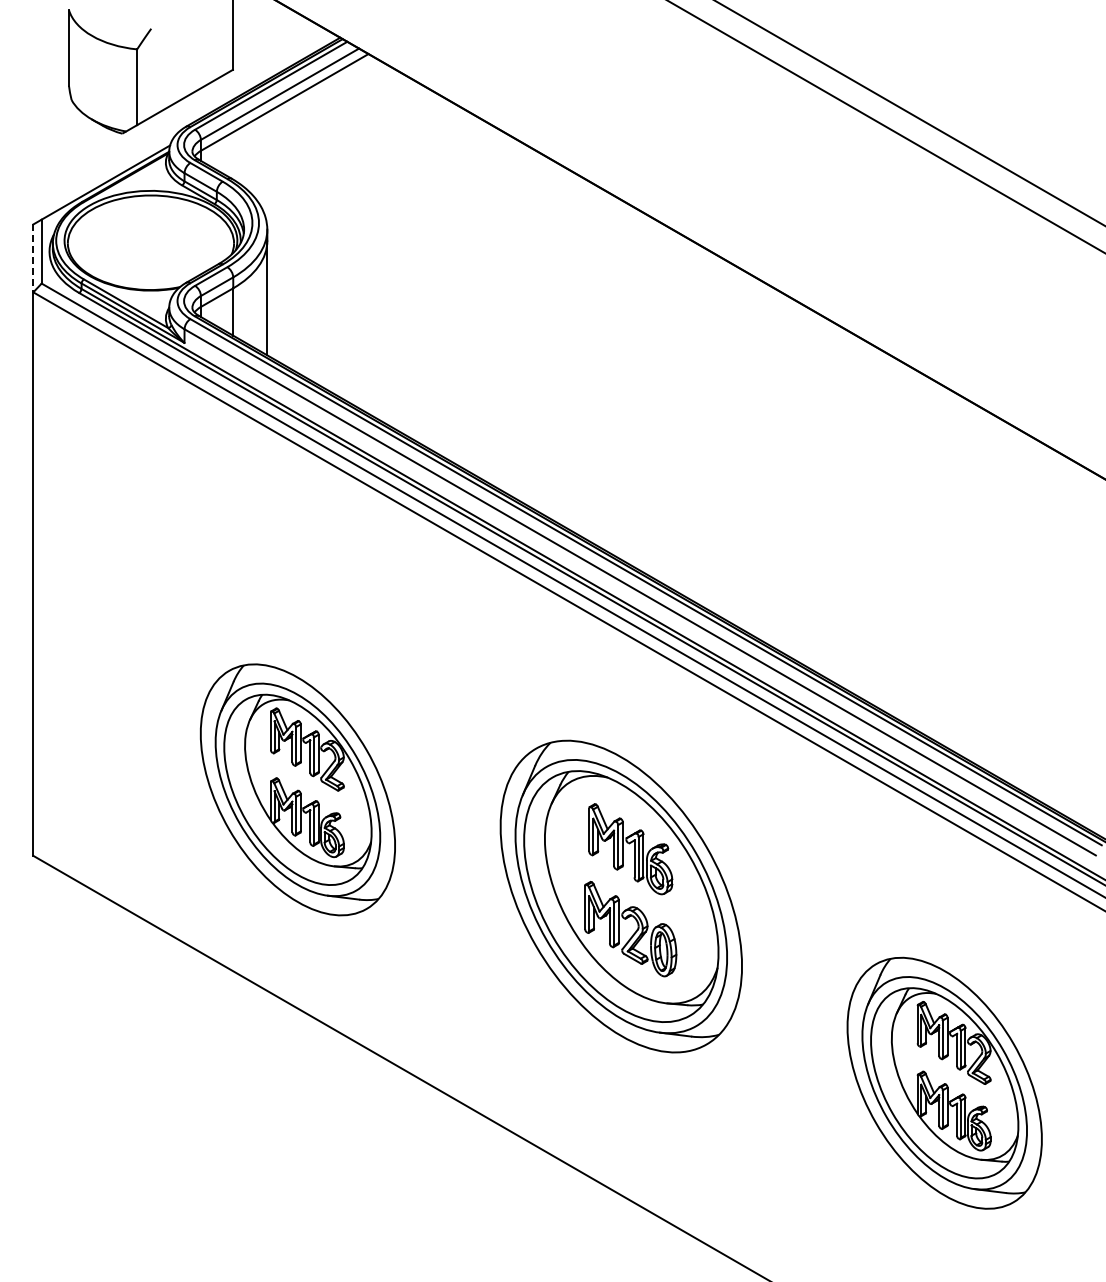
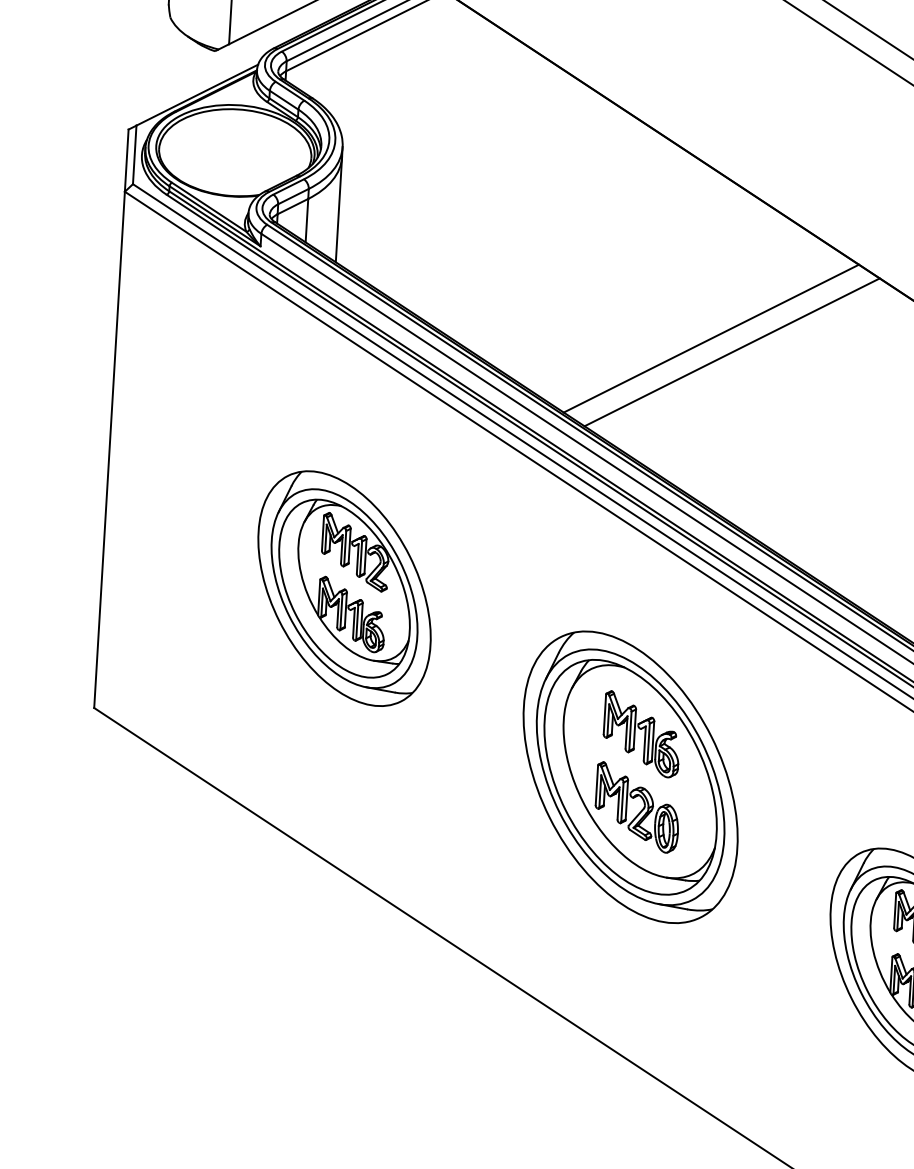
line: (33, 258) -> (126, 160), dashed -> solid
line: (680, 414) -> (711, 338), added
line: (704, 427) -> (732, 352), added
part: (297, 789) -> (344, 588), moved

